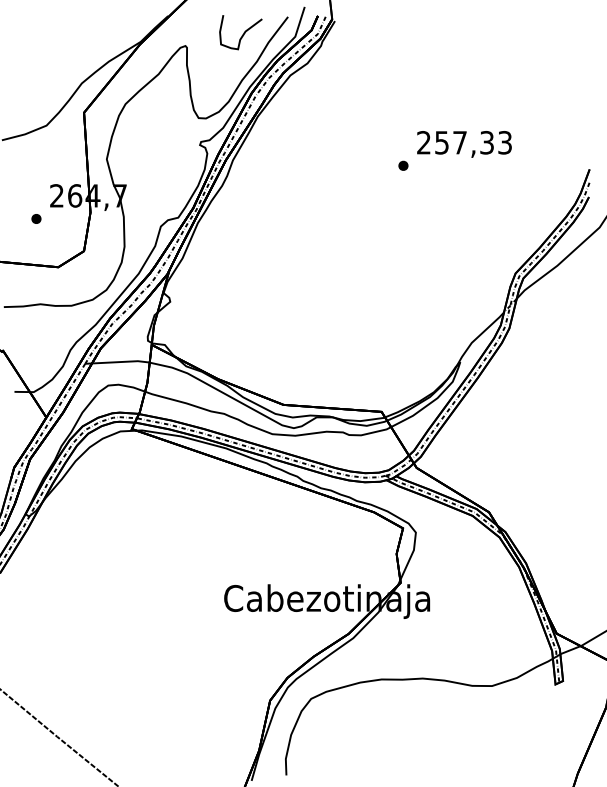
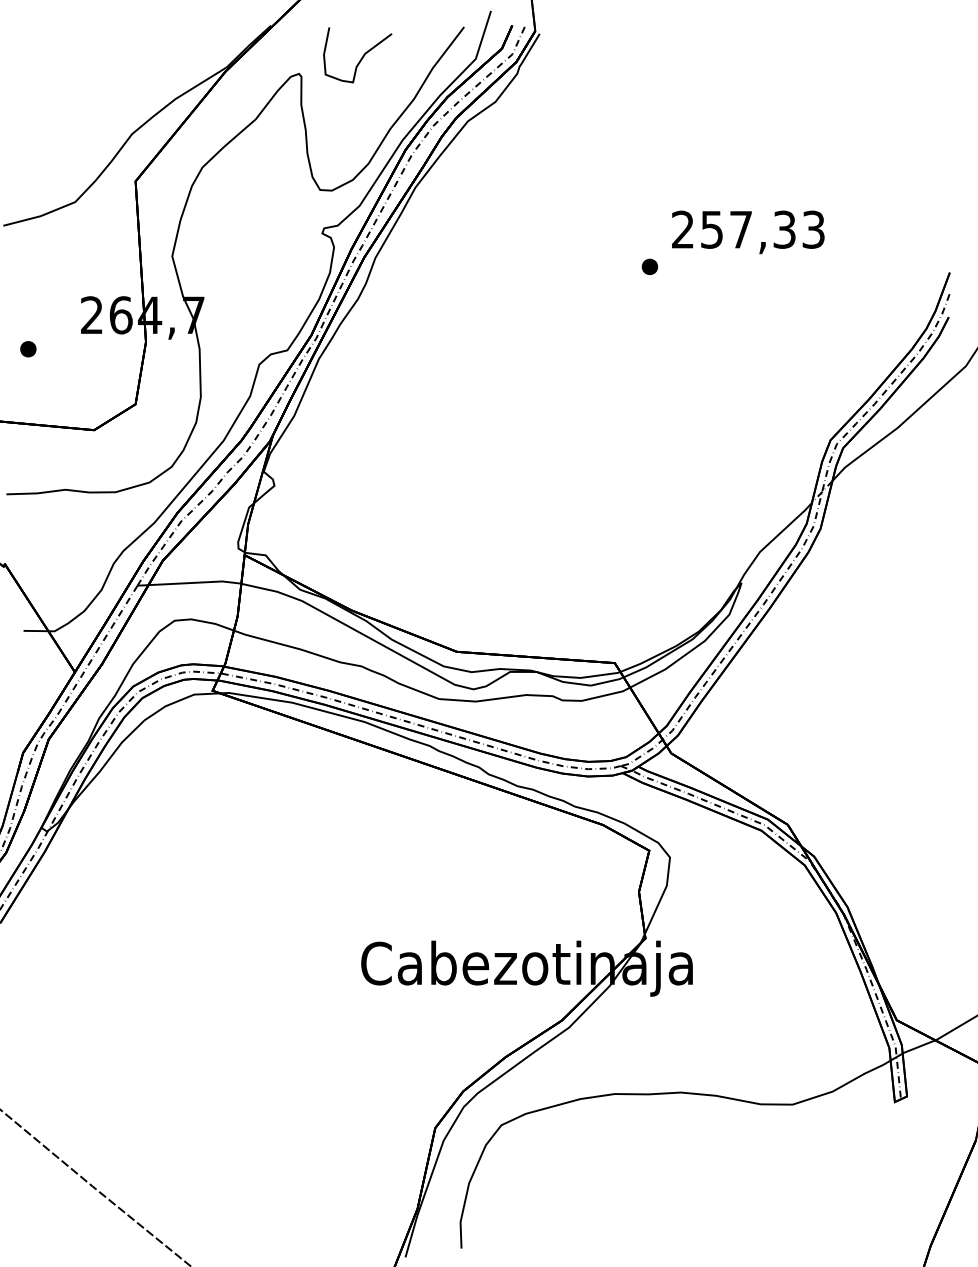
curve: (242, 34) -> (360, 58), moved
part: (36, 218) -> (28, 348), moved

